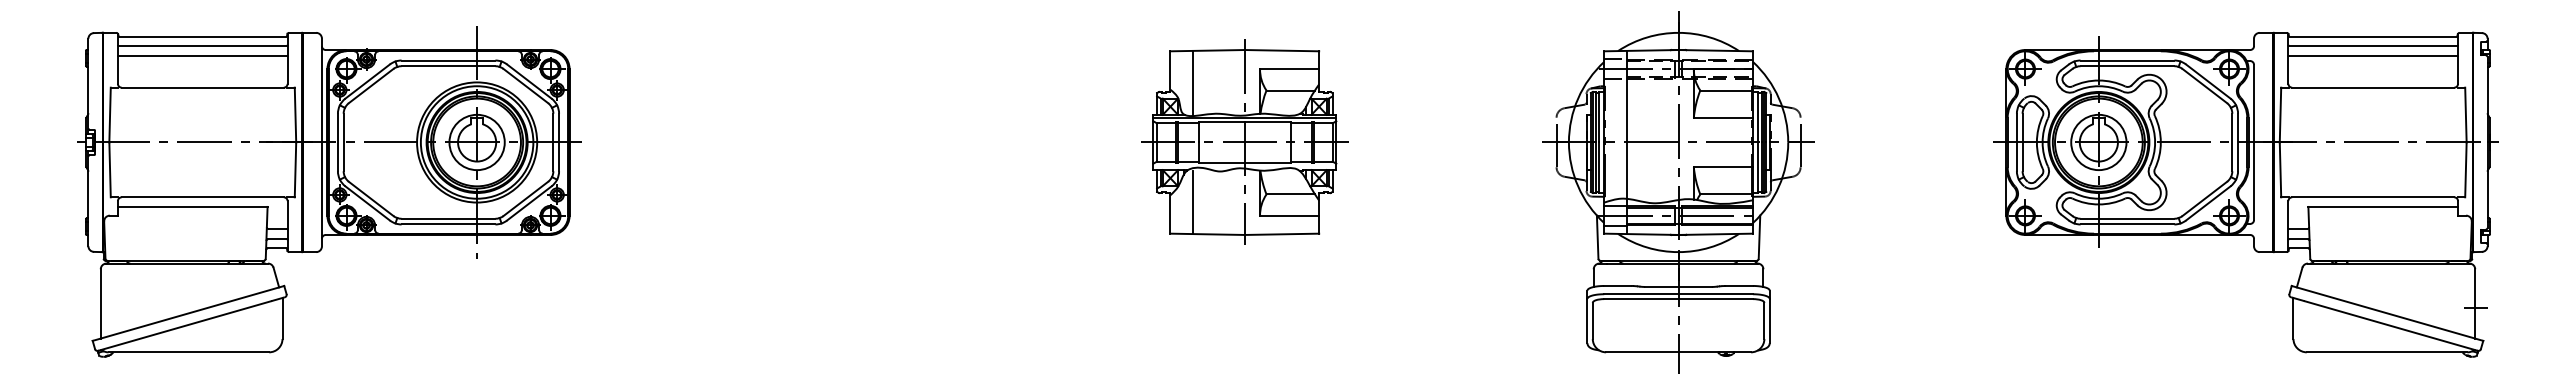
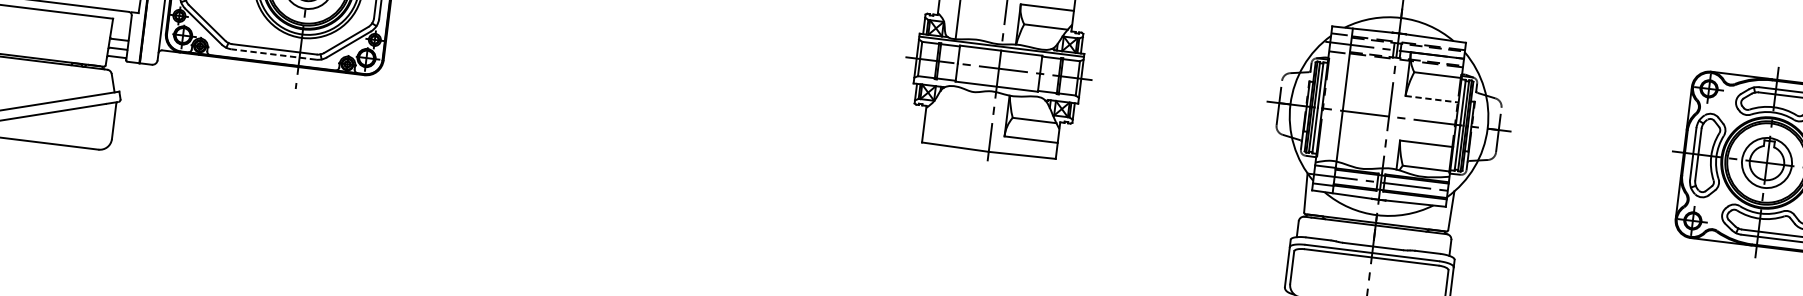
line: (1723, 117) -> (1432, 99), solid -> dashed
line: (1193, 202) -> (946, 116), removed
line: (448, 224) -> (273, 54), solid -> dashed

